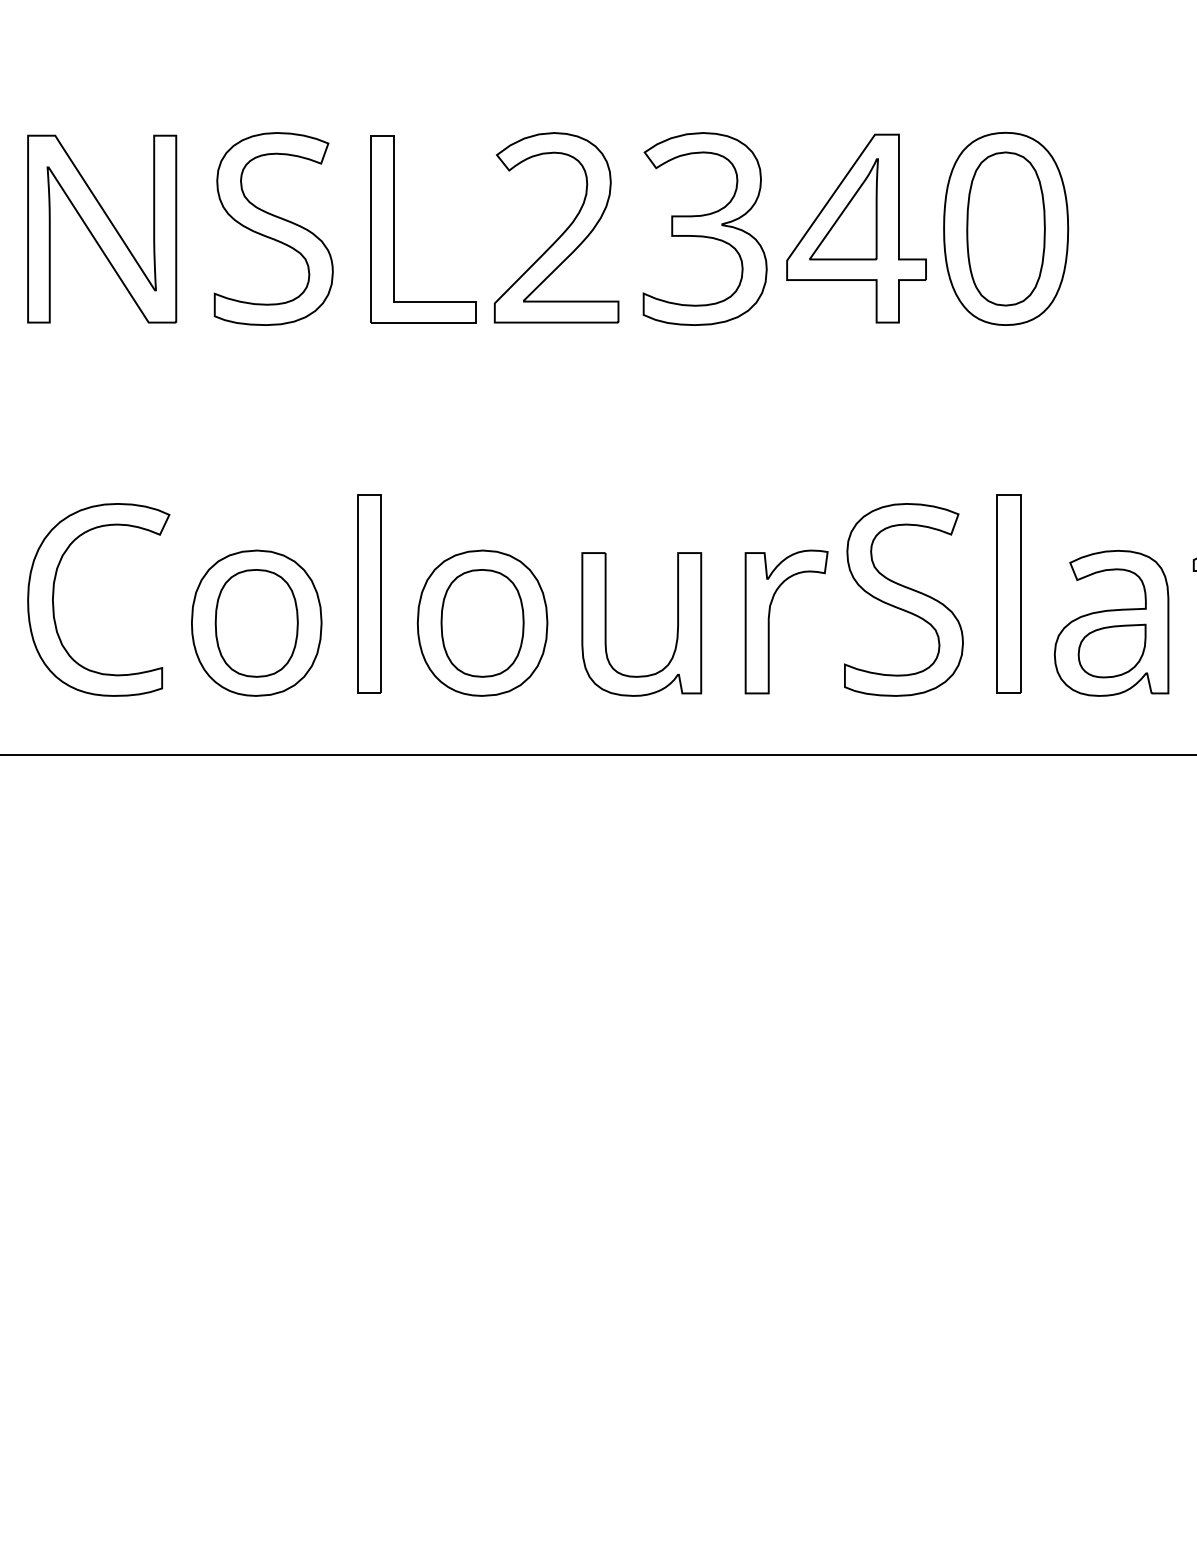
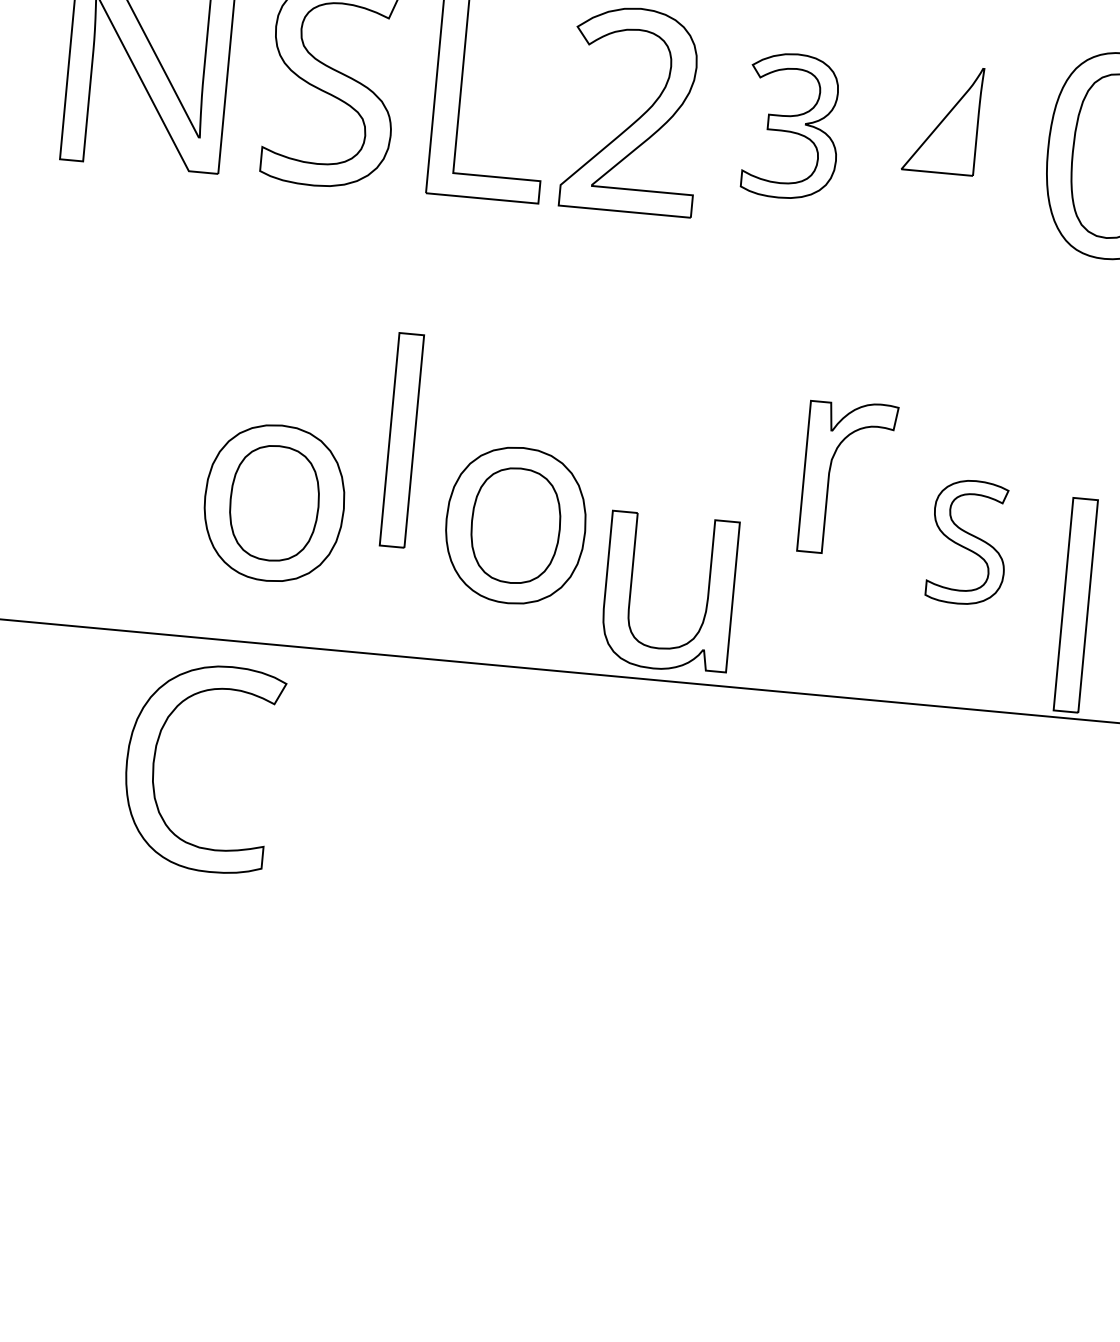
part: (704, 228) -> (792, 125), size x0.7
part: (856, 228) -> (954, 140), removed
part: (369, 593) -> (401, 439), moved
part: (1008, 593) -> (1075, 604), moved
part: (54, 595) -> (155, 758), moved
part: (903, 599) -> (968, 541), size x0.6
part: (769, 621) -> (829, 476), moved
part: (606, 624) -> (631, 589), moved

